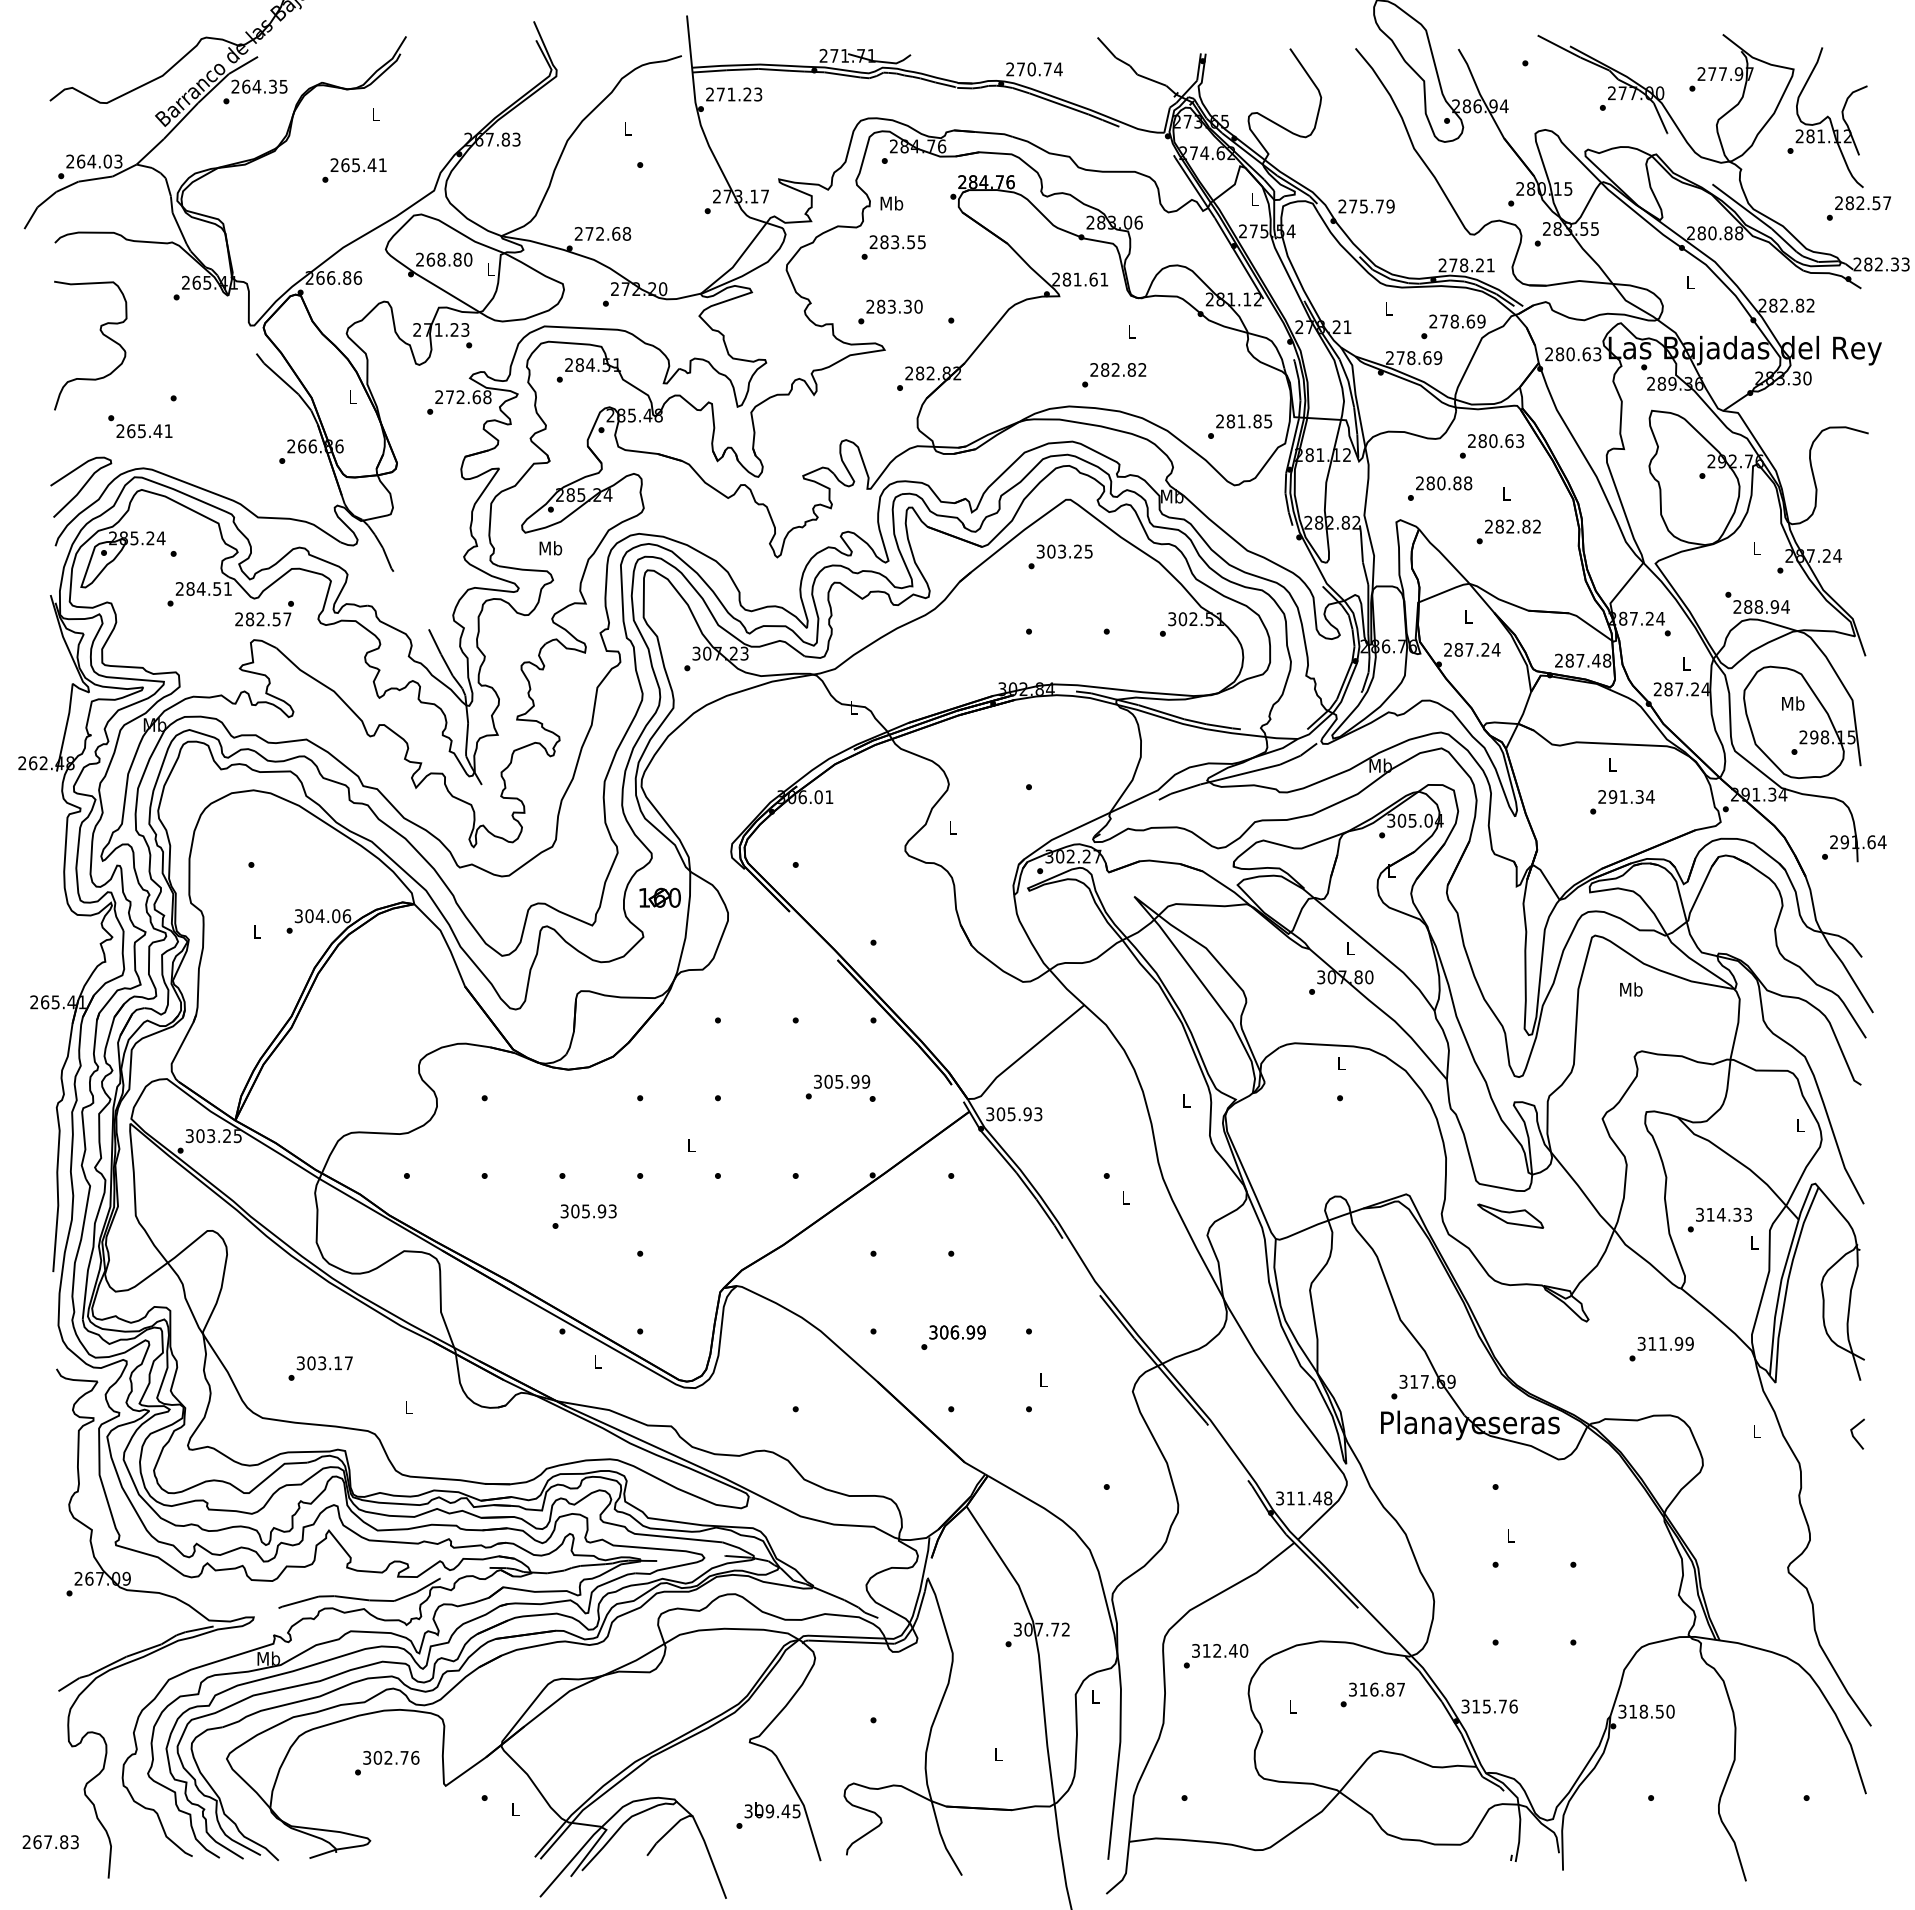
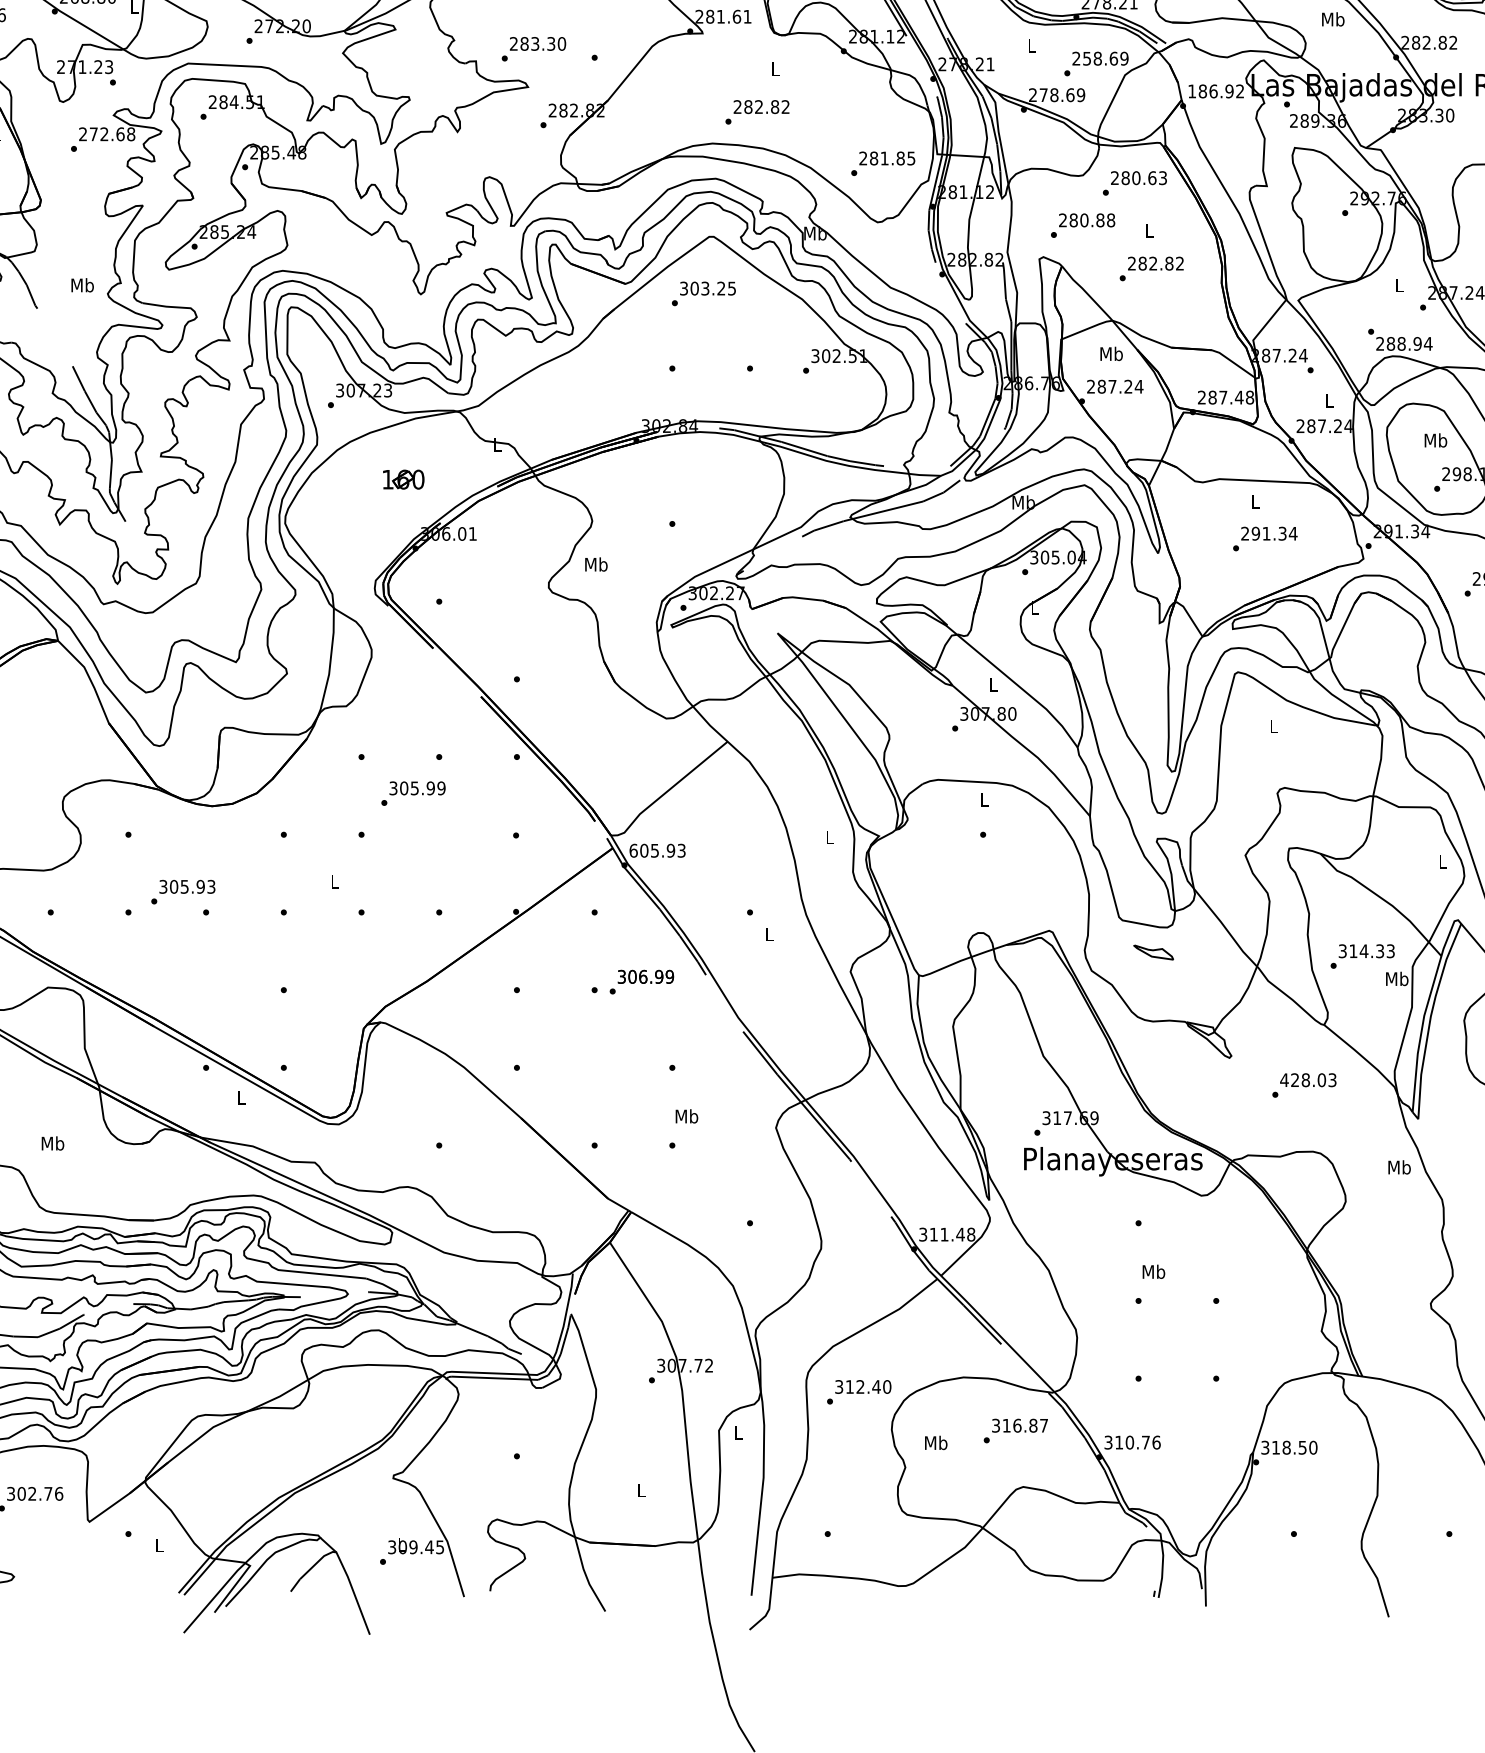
text: (1690, 282) -> (1333, 19), L -> Mb
text: (1443, 321) -> (1086, 58), 278.69 -> 258.69
text: (1573, 354) -> (1216, 91), 280.63 -> 186.92
text: (550, 548) -> (82, 285), moved
text: (1468, 616) -> (1111, 353), L -> Mb
text: (952, 827) -> (595, 564), L -> Mb
part: (659, 897) -> (403, 479), moved
text: (1631, 989) -> (1274, 726), Mb -> L
text: (837, 1086) -> (413, 793), moved
text: (990, 1114) -> (633, 851), 305.93 -> 605.93
part: (1510, 1215) -> (1153, 951), size x0.6
text: (584, 1216) -> (183, 891), moved
text: (1754, 1242) -> (1397, 978), L -> Mb
text: (953, 1337) -> (641, 981), moved
text: (1665, 1343) -> (1308, 1079), 311.99 -> 428.03
text: (1043, 1379) -> (686, 1115), L -> Mb
text: (409, 1407) -> (53, 1143), L -> Mb
text: (1756, 1431) -> (1399, 1167), L -> Mb
text: (1510, 1535) -> (1153, 1271), L -> Mb
text: (1292, 1706) -> (935, 1442), L -> Mb
text: (1486, 1706) -> (1129, 1442), 315.76 -> 310.76

